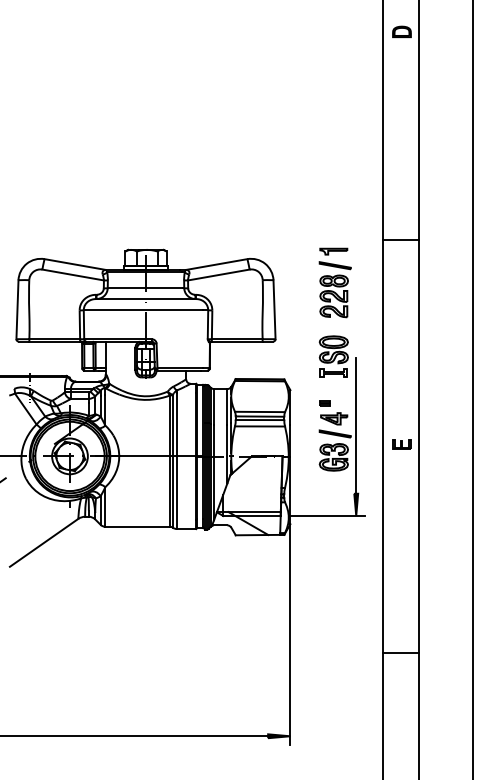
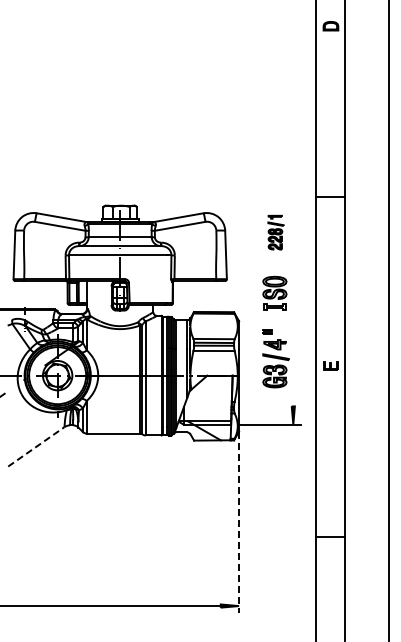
part: (334, 282) -> (275, 232), size x0.6
line: (356, 425) -> (293, 350), removed
line: (44, 542) -> (36, 446), solid -> dashed
line: (290, 634) -> (239, 522), solid -> dashed

